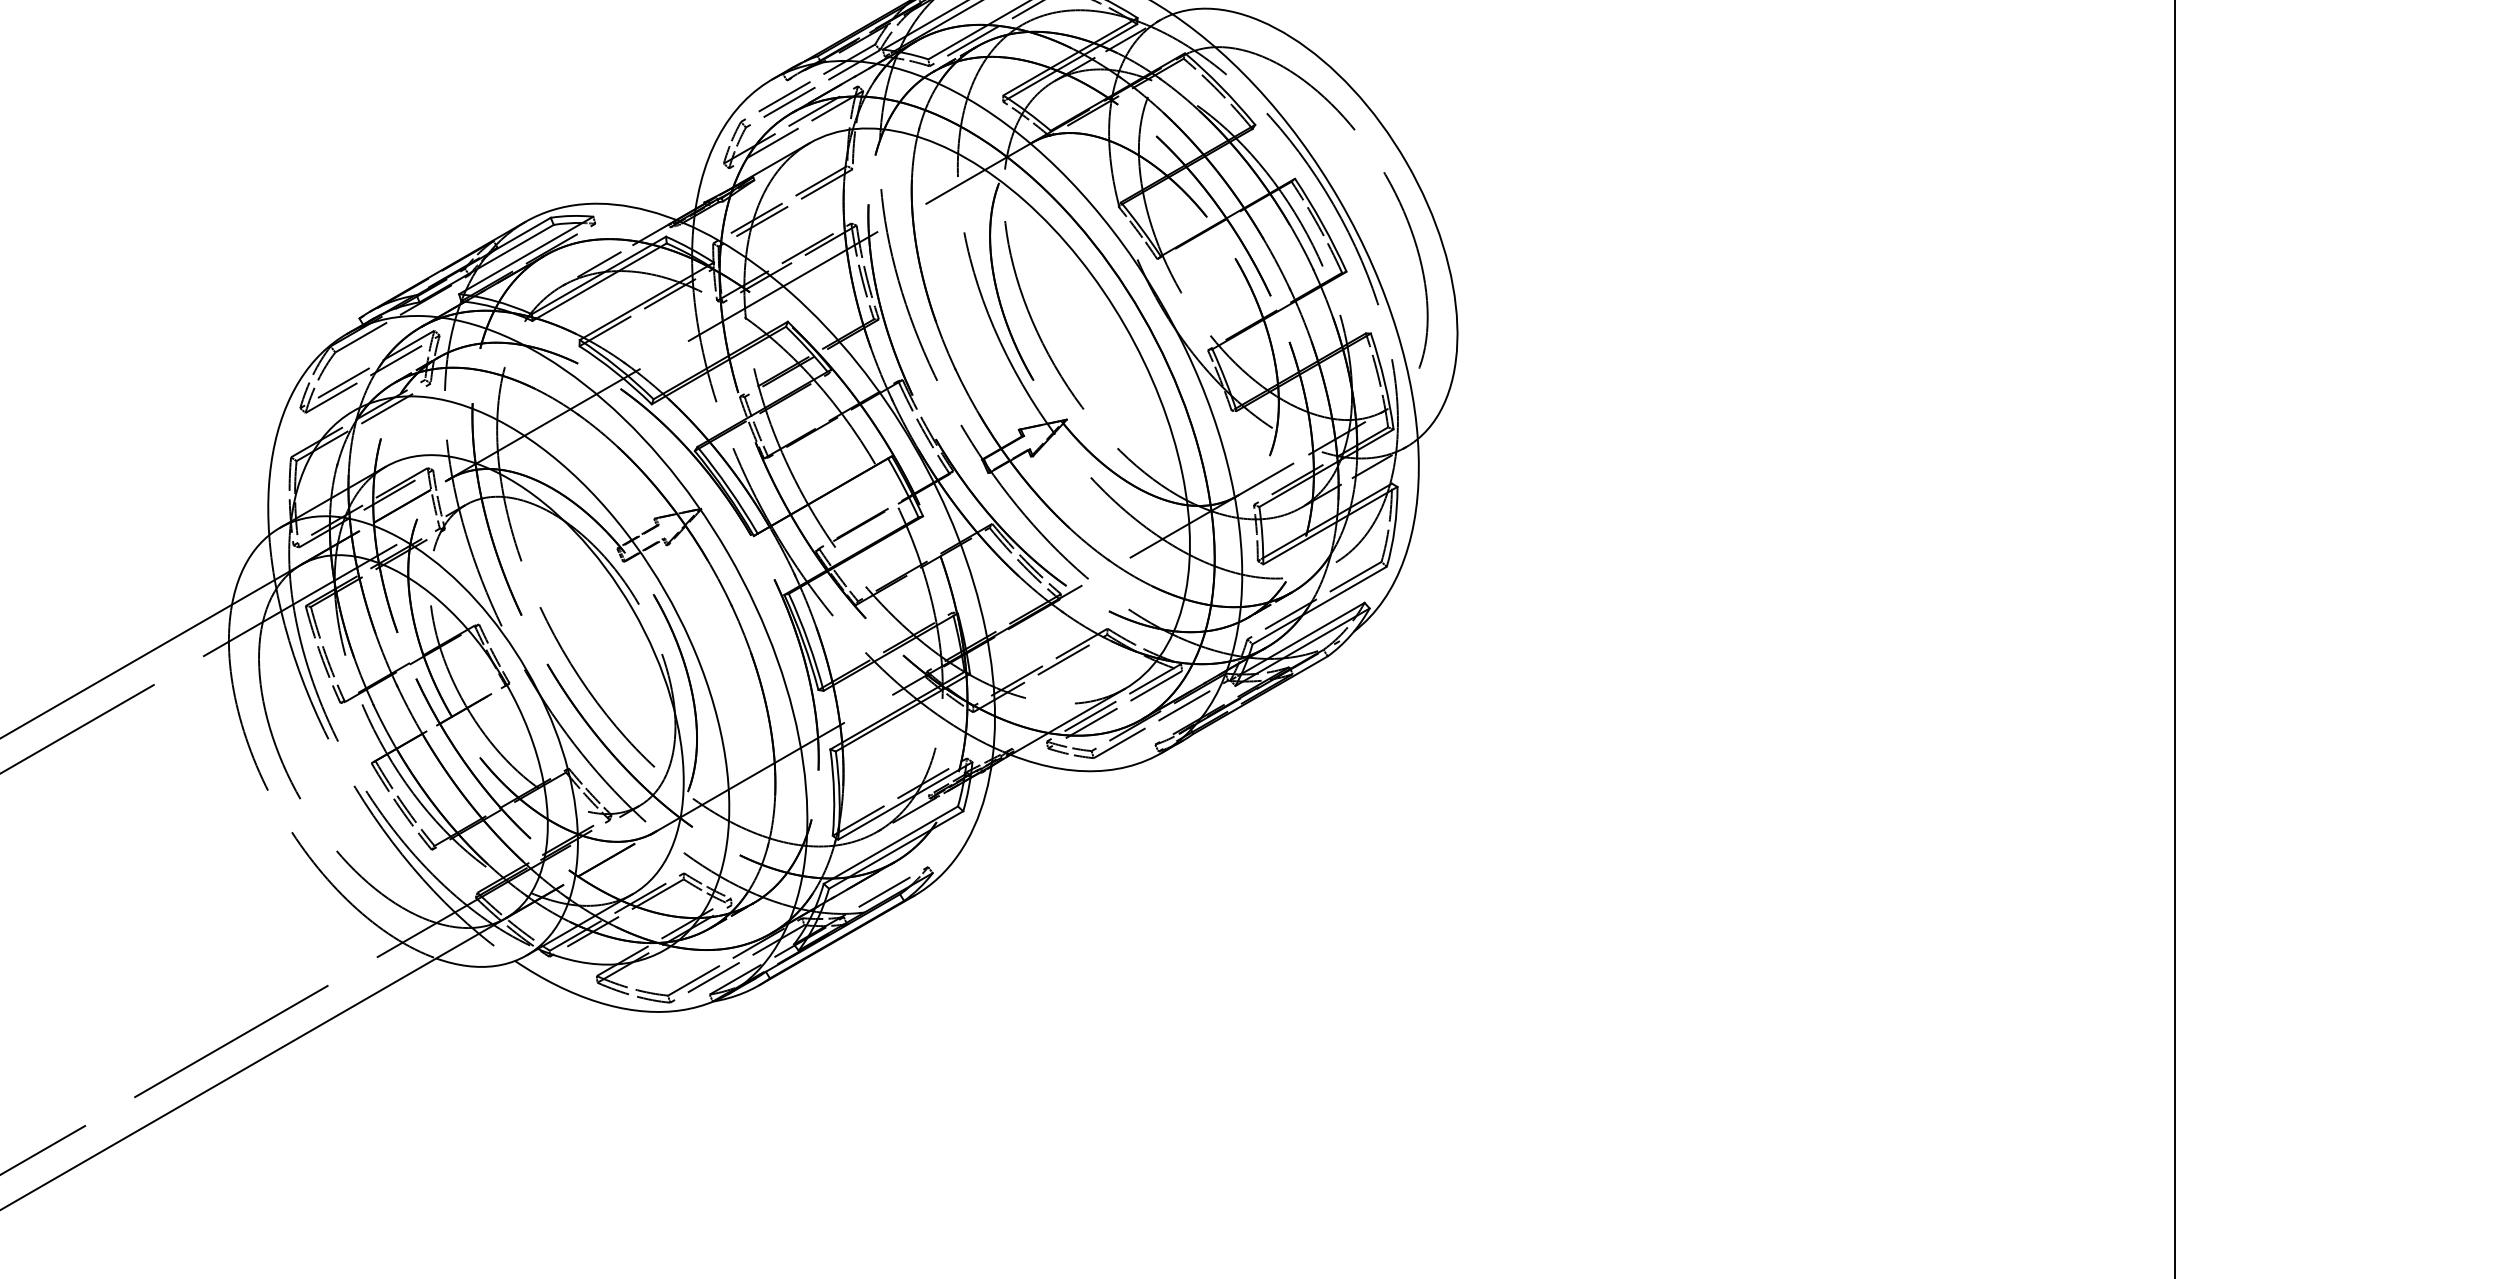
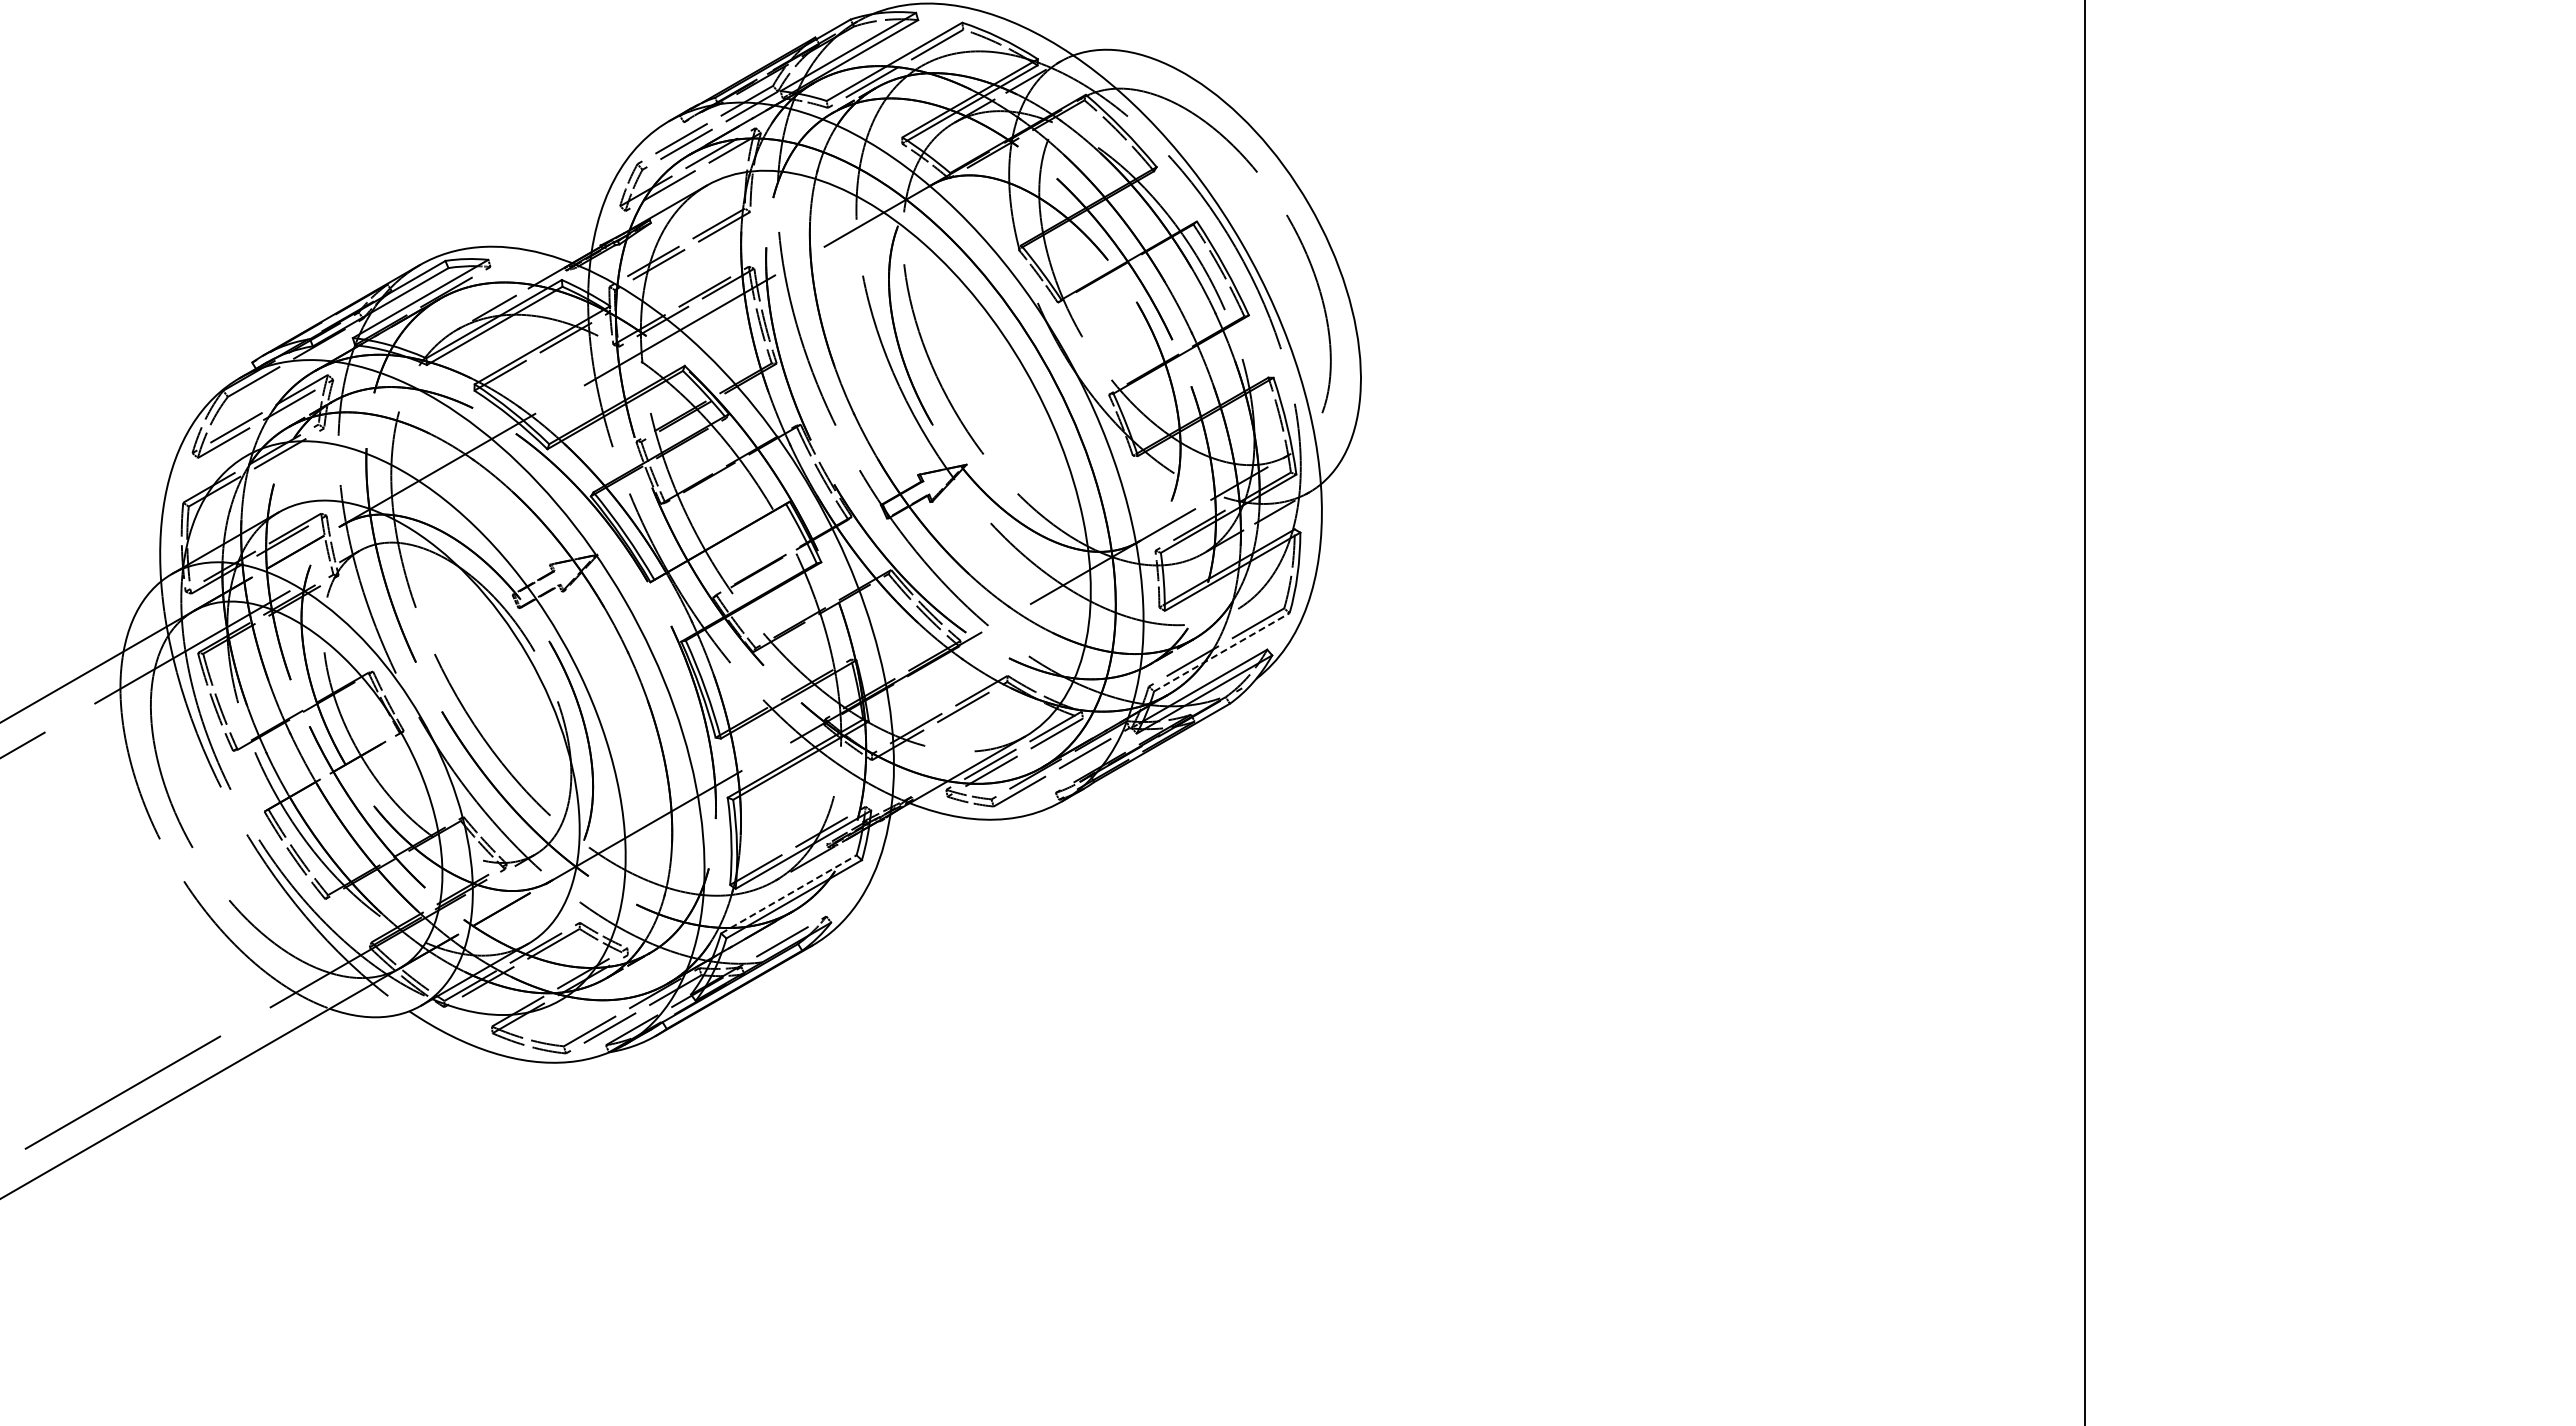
line: (1320, 605) -> (1222, 652), solid -> dashed
line: (891, 845) -> (789, 894), solid -> dashed

